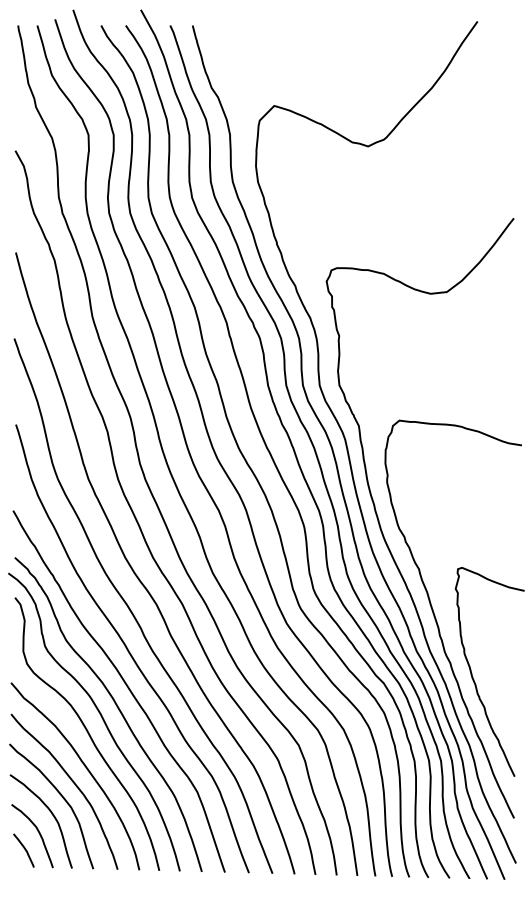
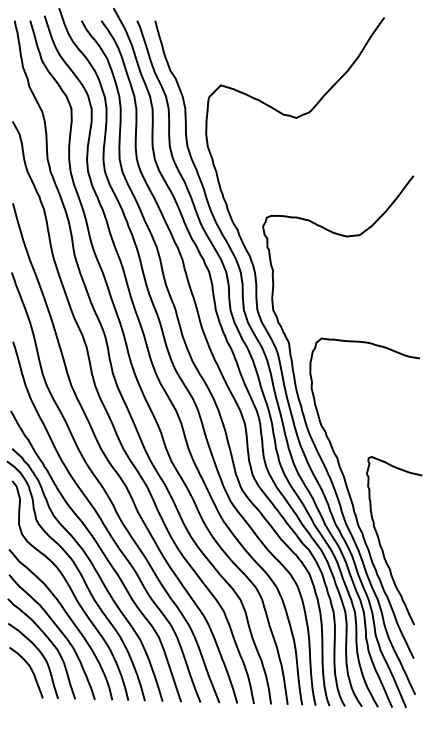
curve: (24, 849) -> (19, 683), removed

